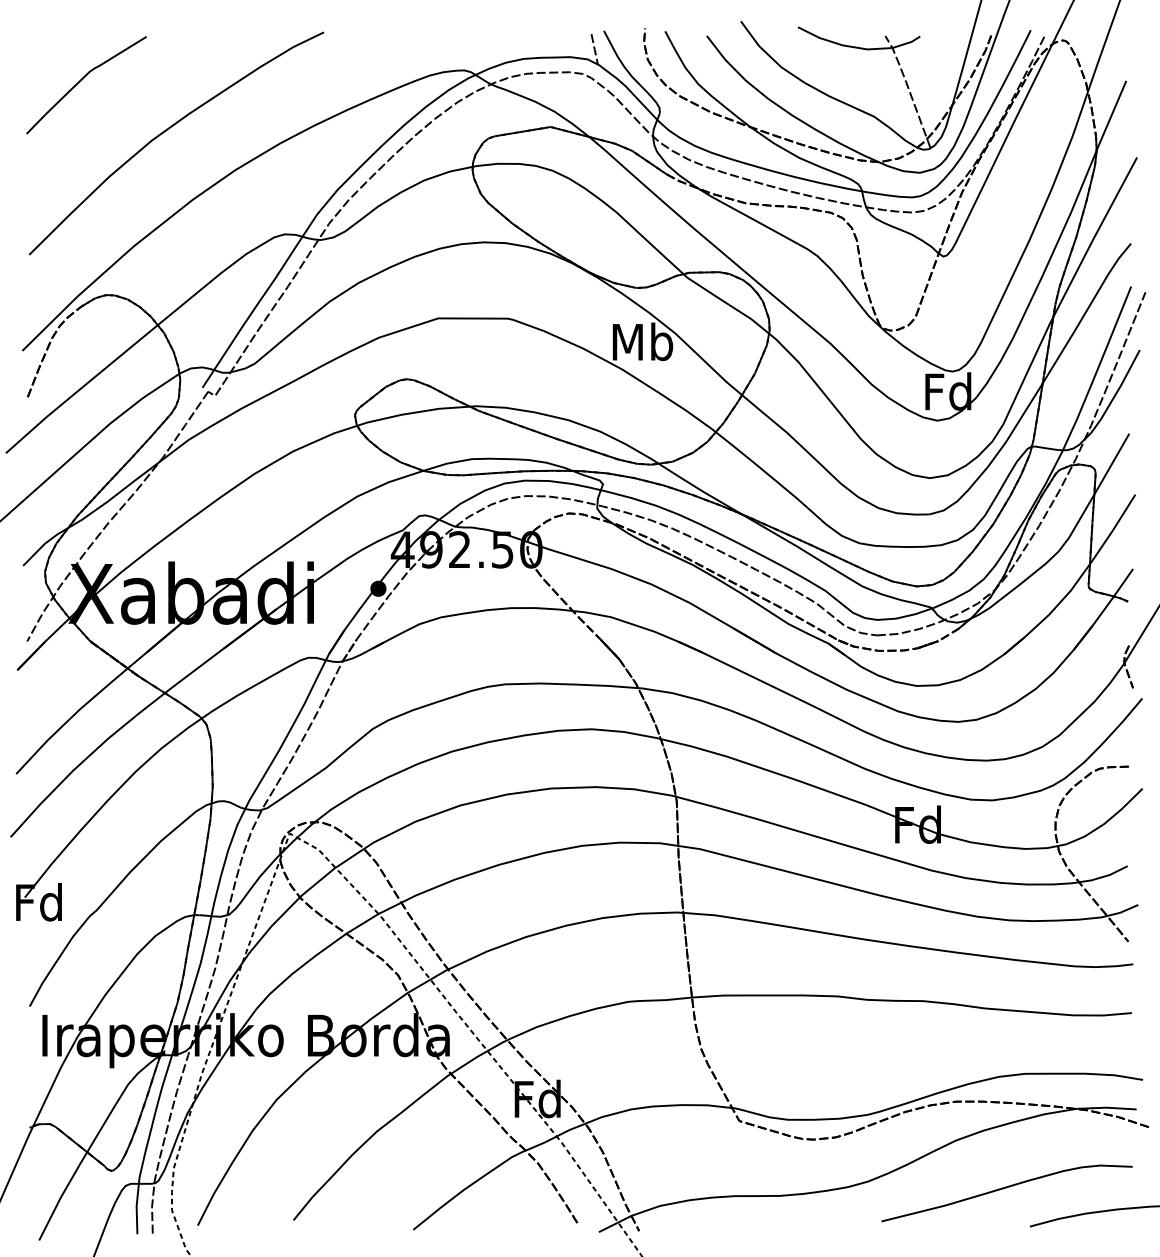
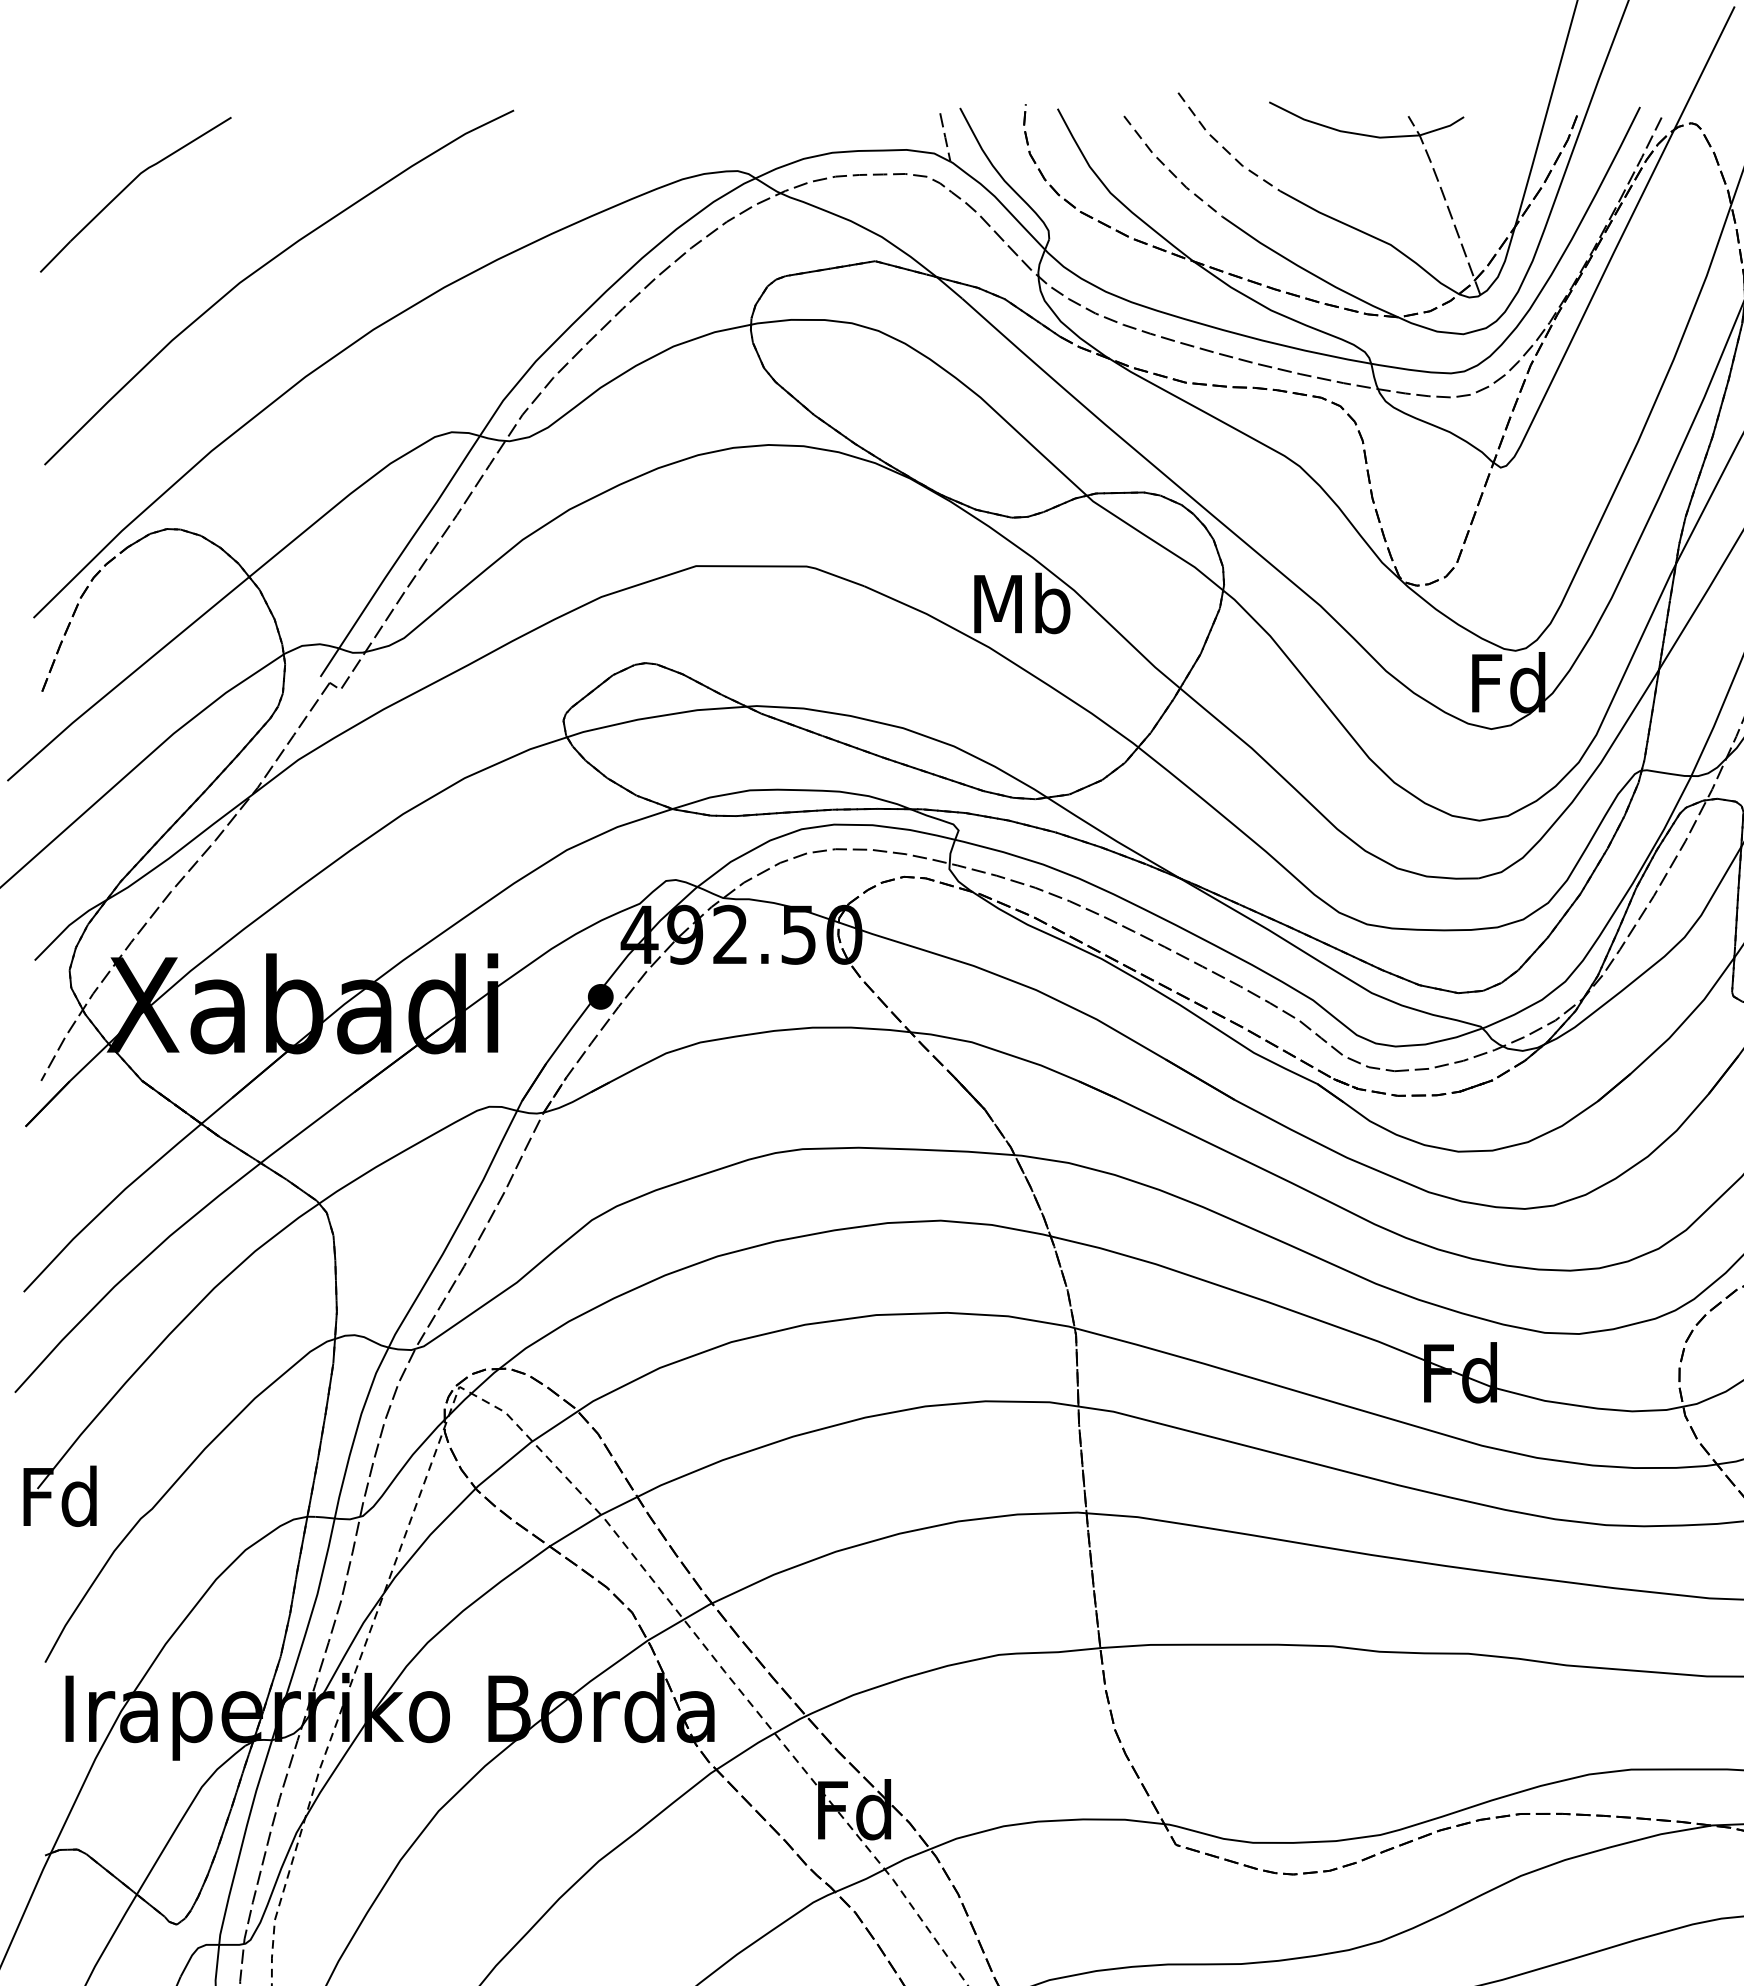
line: (769, 56) -> (1223, 148), solid -> dashed
line: (735, 70) -> (1169, 171), solid -> dashed

